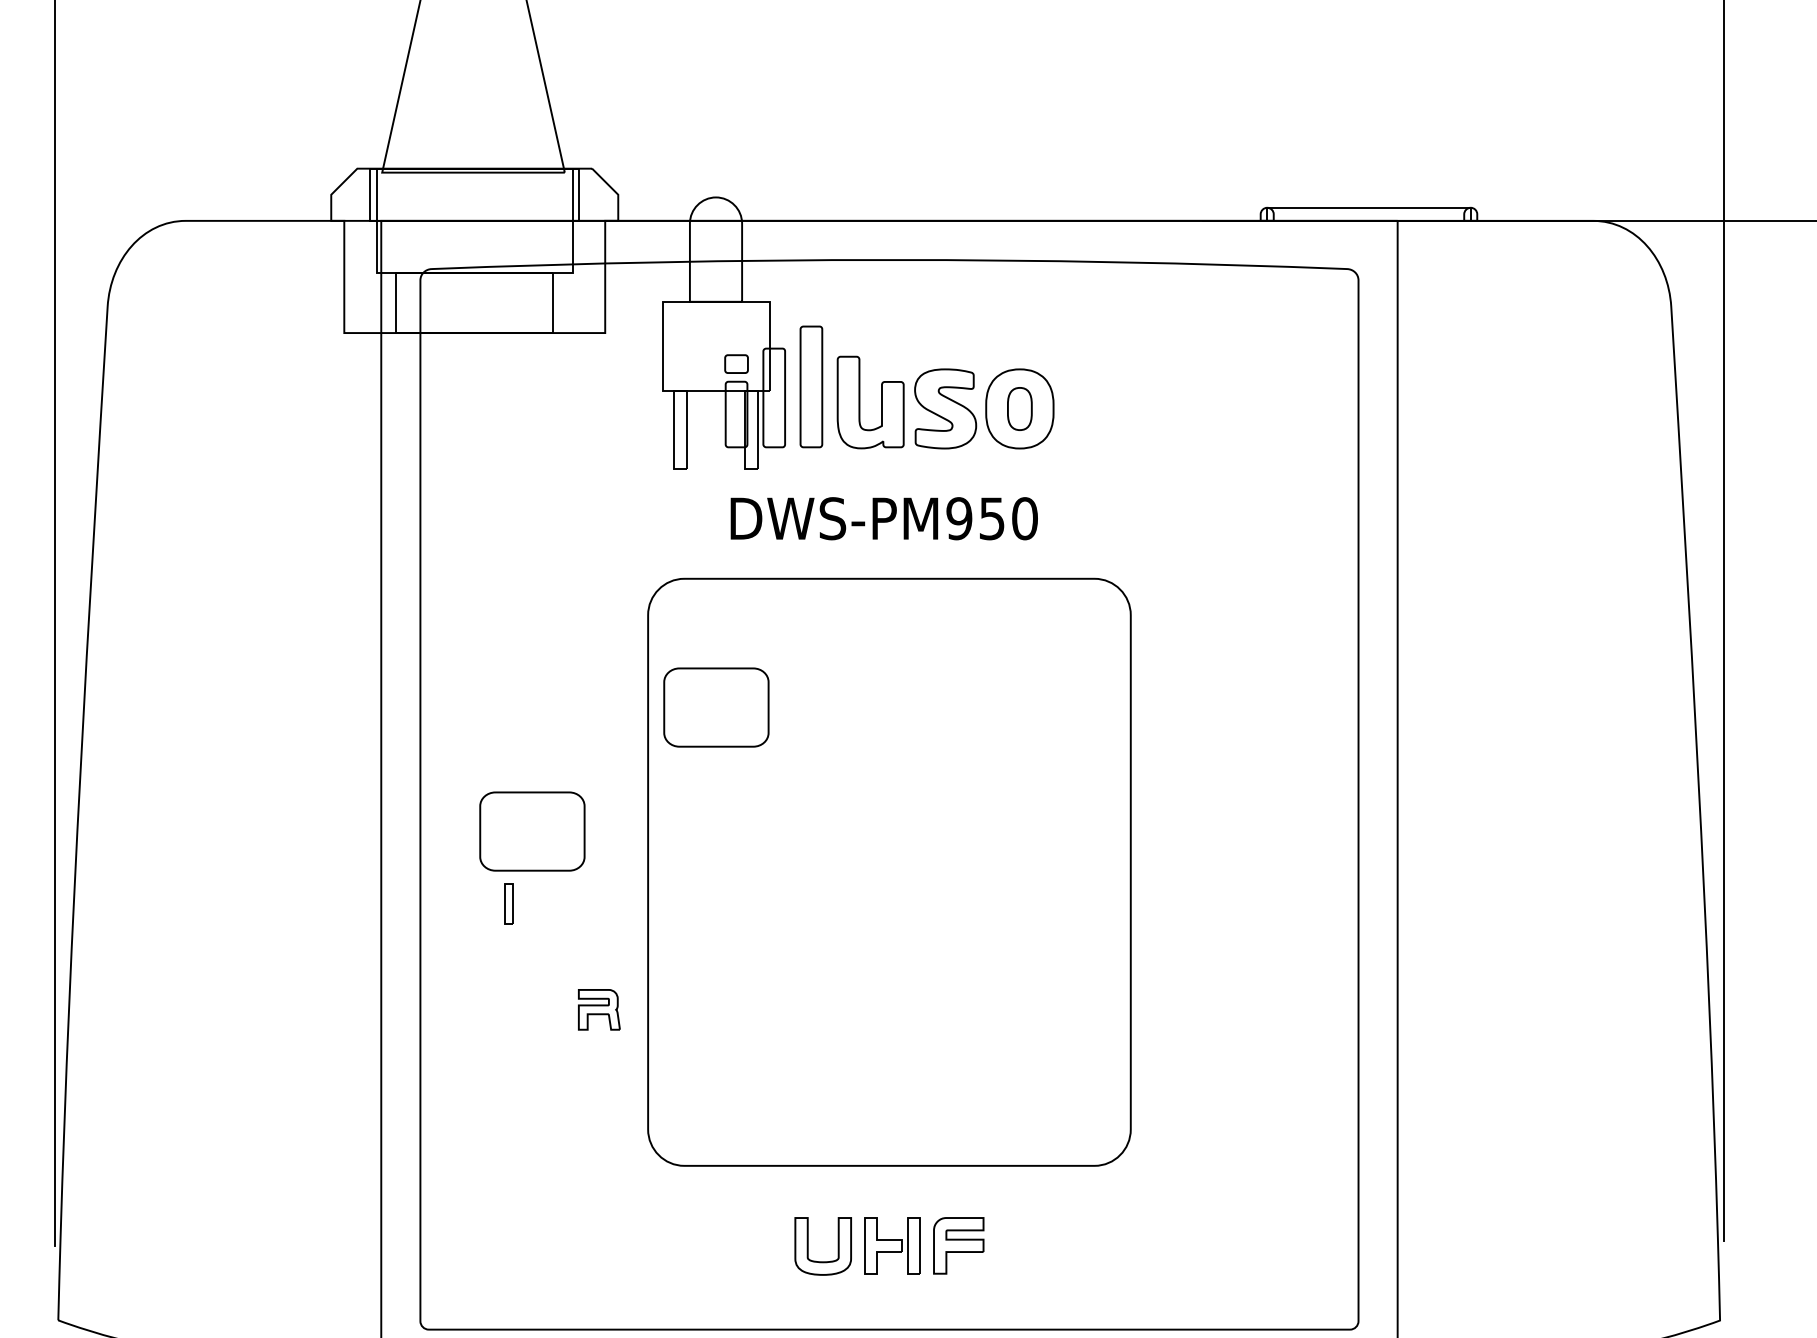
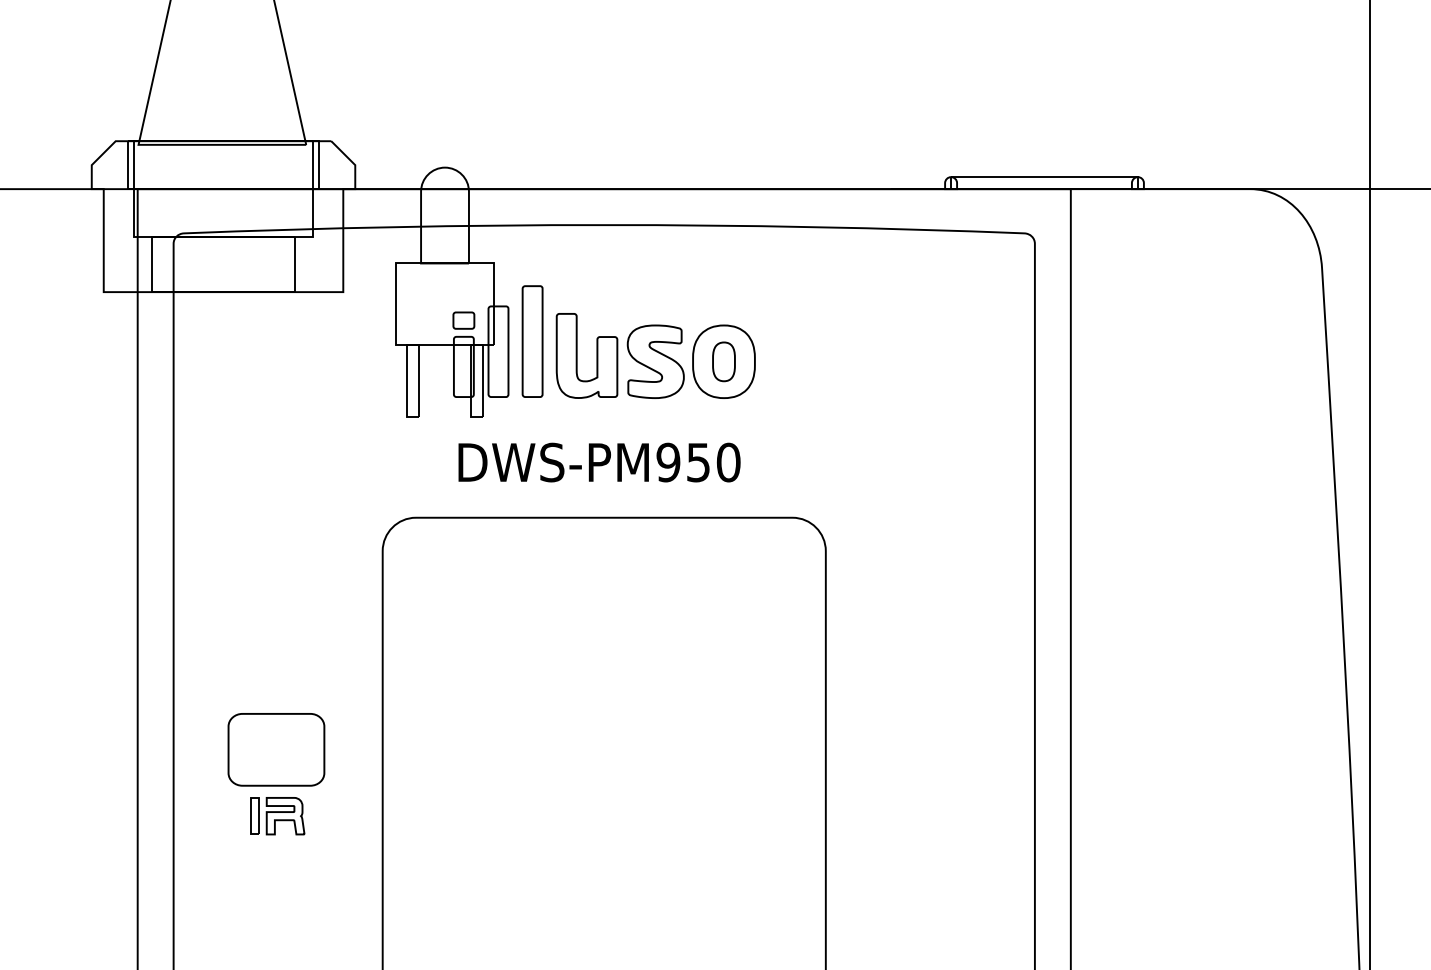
part: (716, 707) -> (445, 635), removed
part: (599, 1009) -> (285, 815), moved

